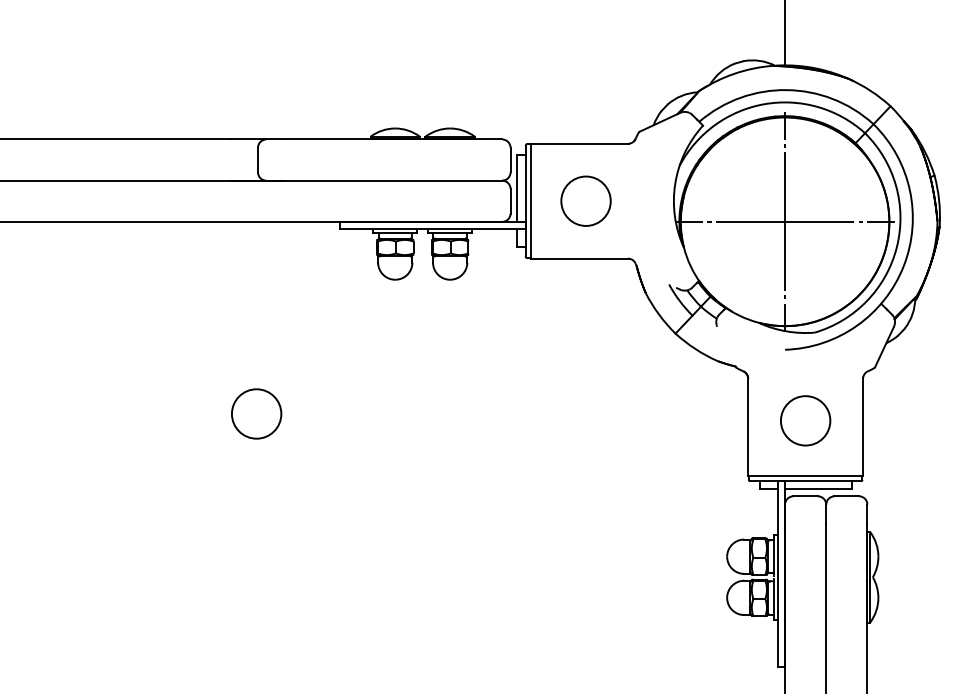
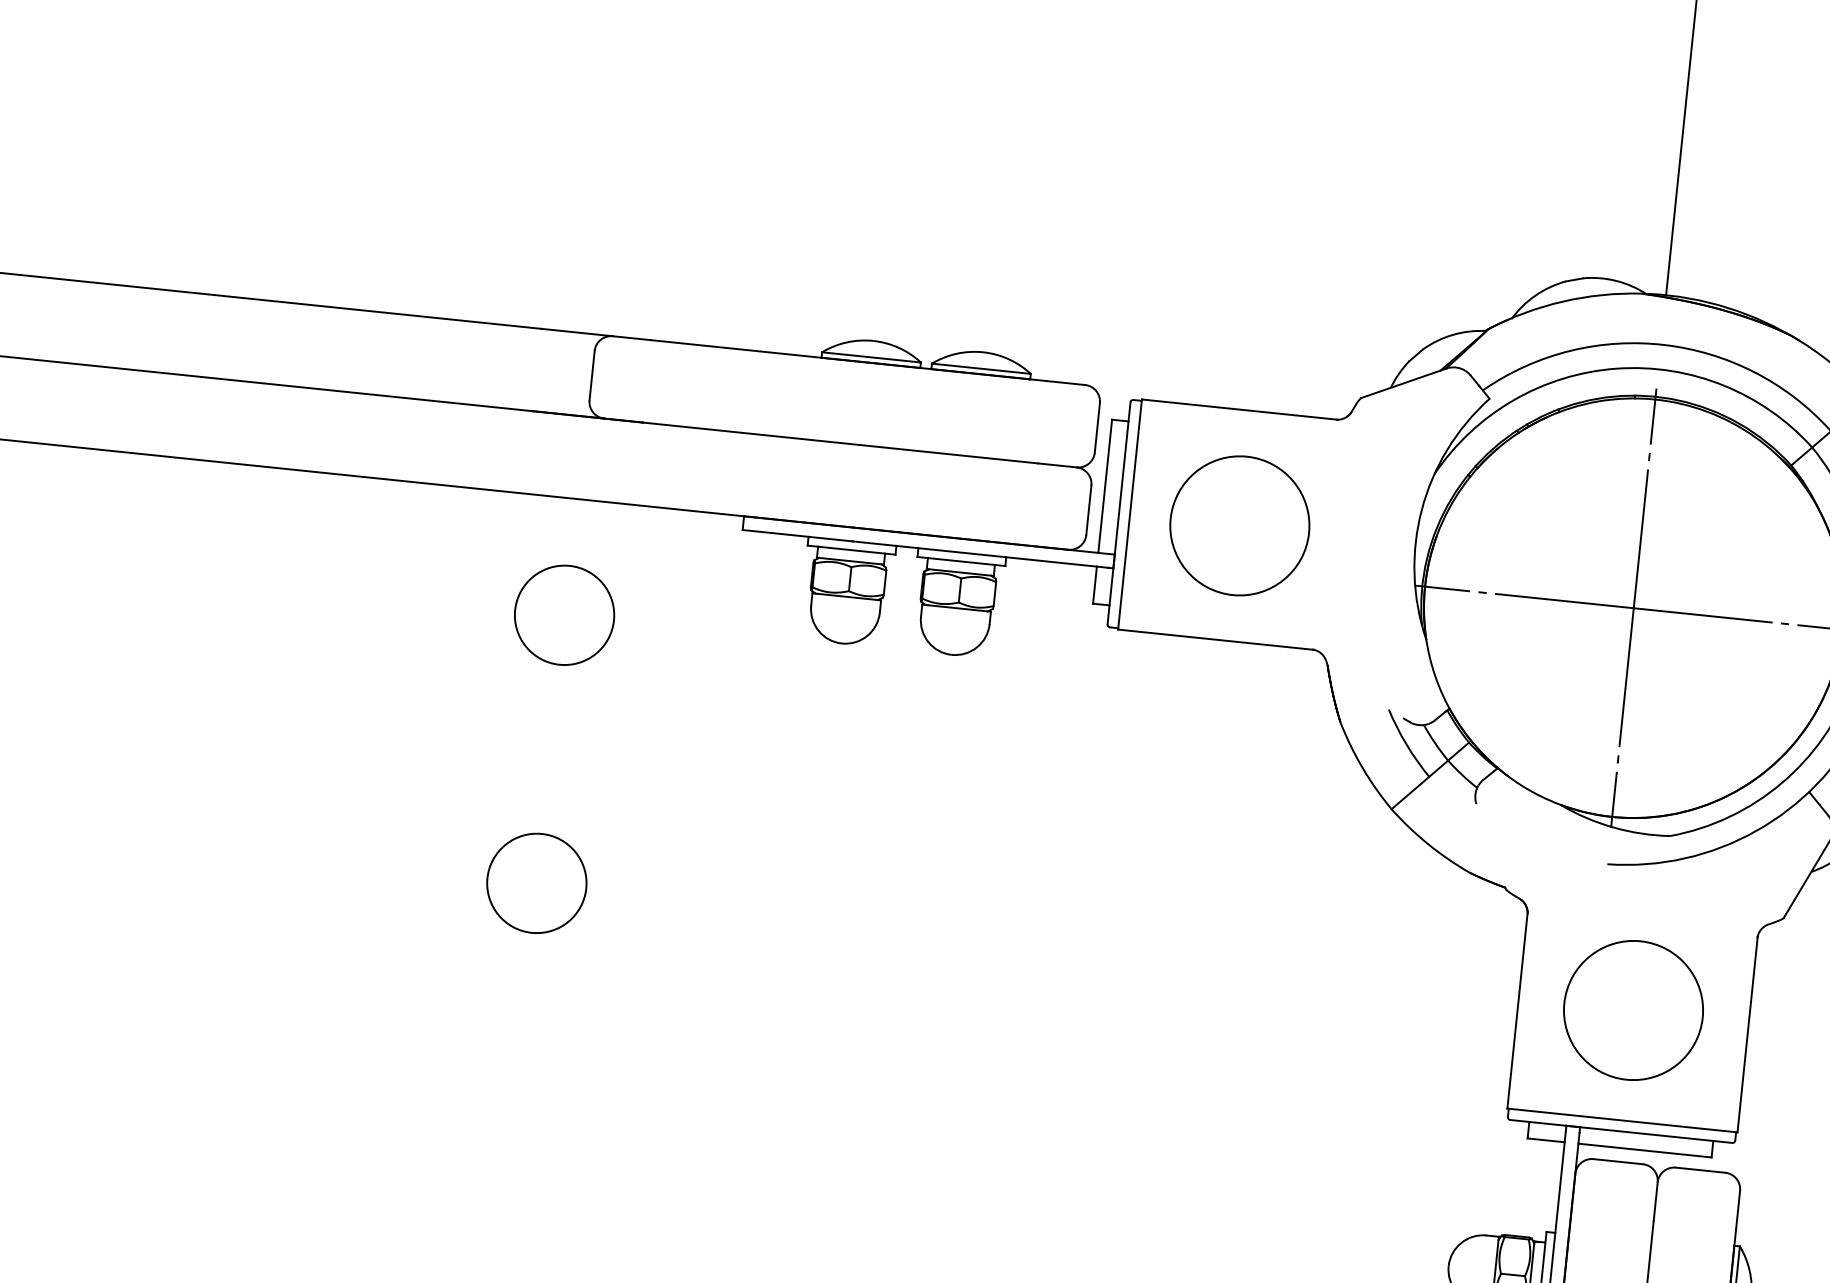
circle: (585, 200) -> (1238, 524), size x1.4
circle: (256, 279) -> (564, 614), added
circle: (805, 420) -> (1633, 1009), size x1.4

